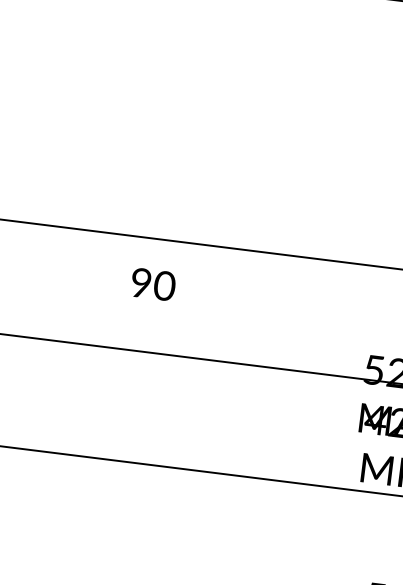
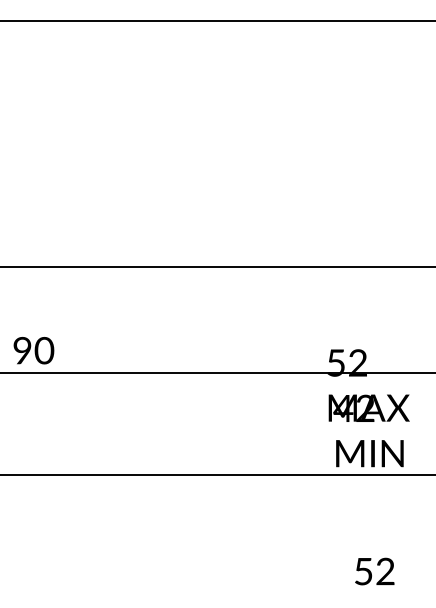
text: (153, 284) -> (33, 350), moved

